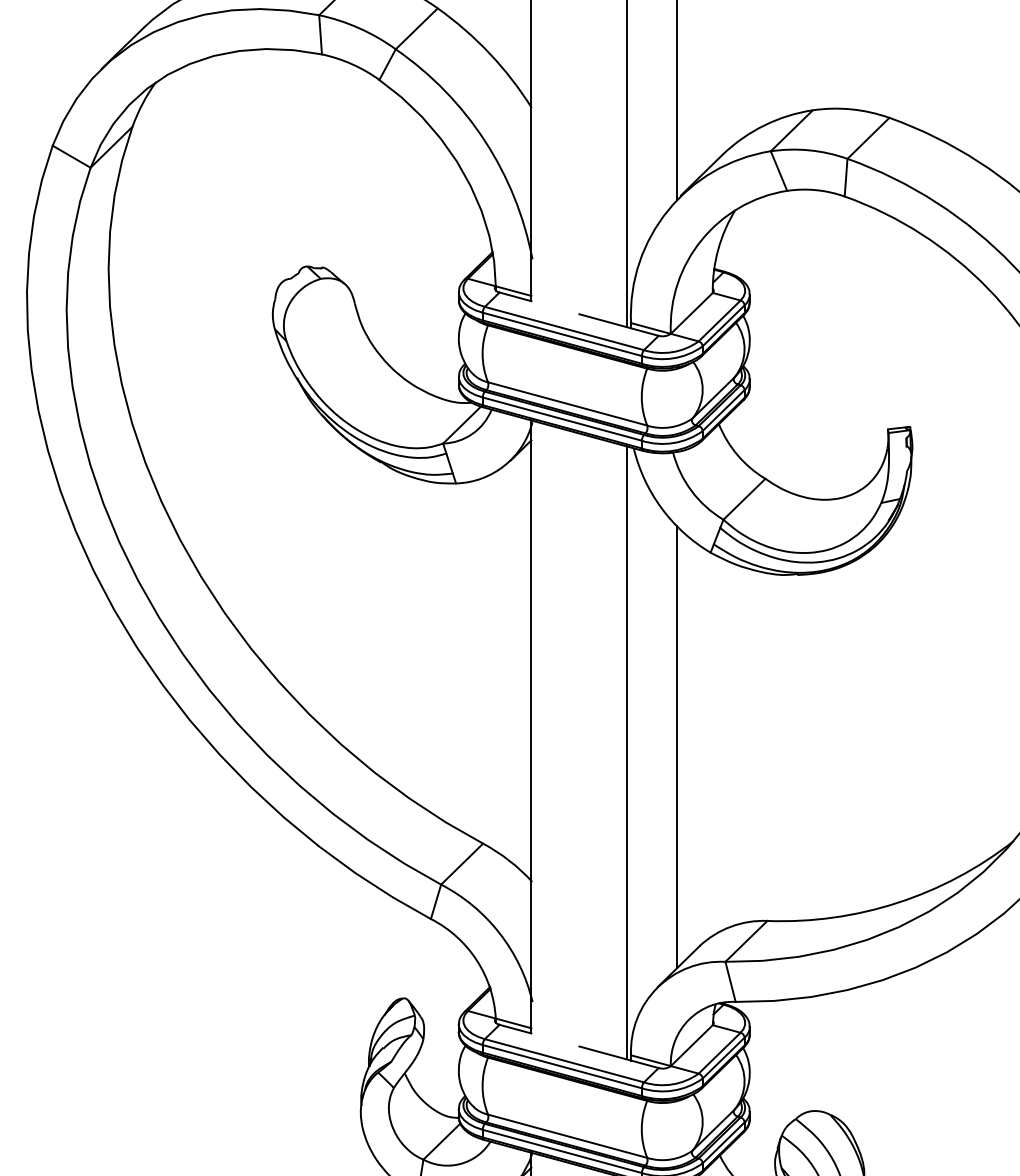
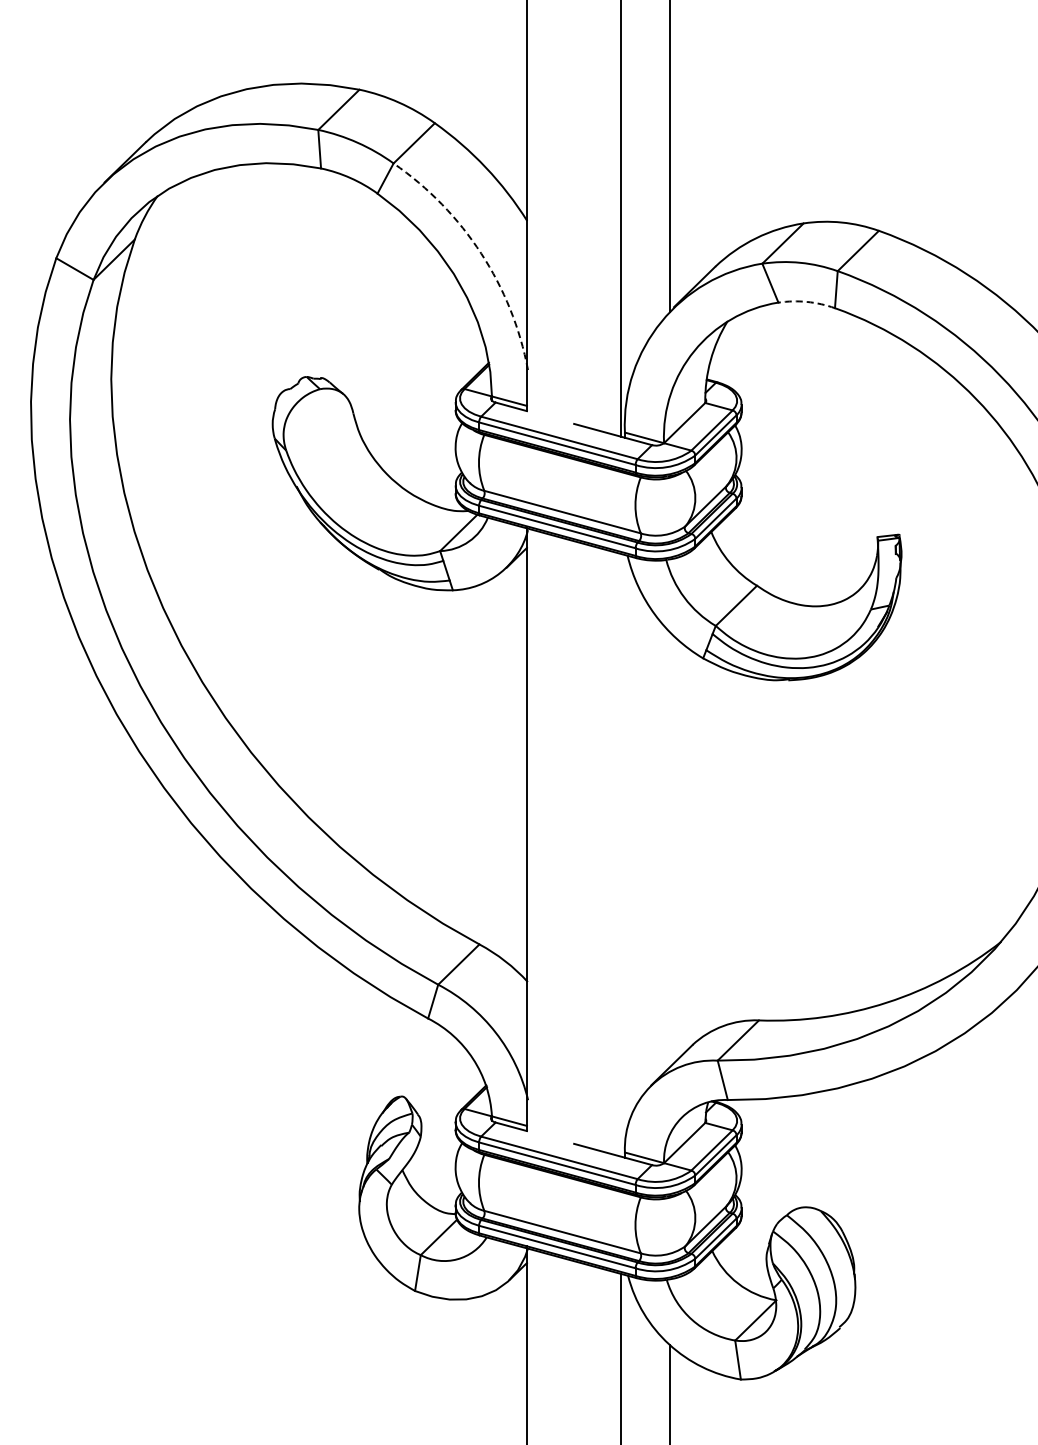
arc: (485, 140) -> (481, 253), solid -> dashed
arc: (816, 189) -> (807, 301), solid -> dashed
line: (677, 747) -> (670, 849), removed
line: (626, 752) -> (620, 854), removed

